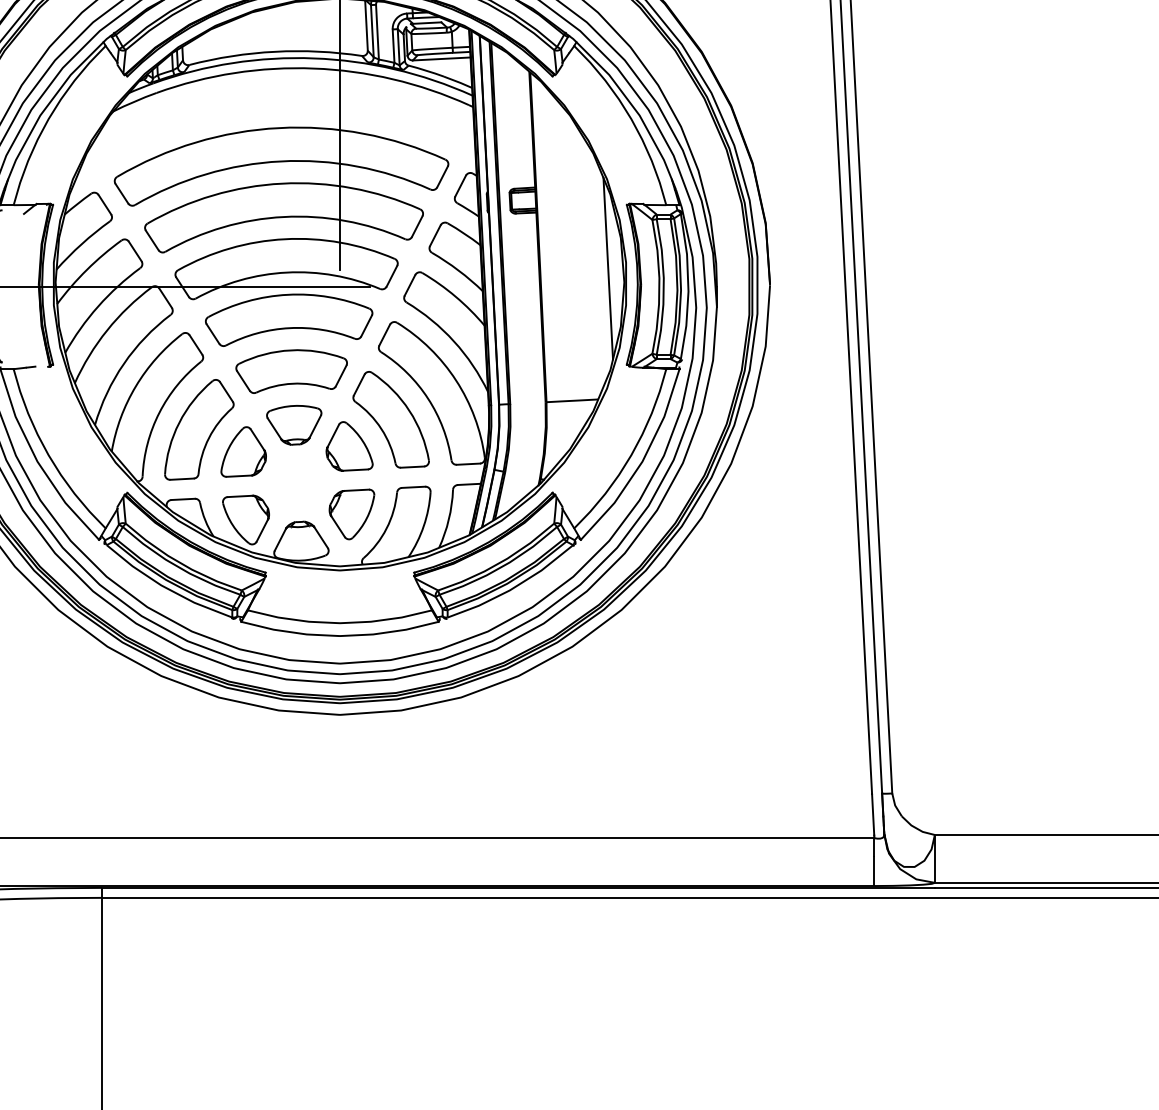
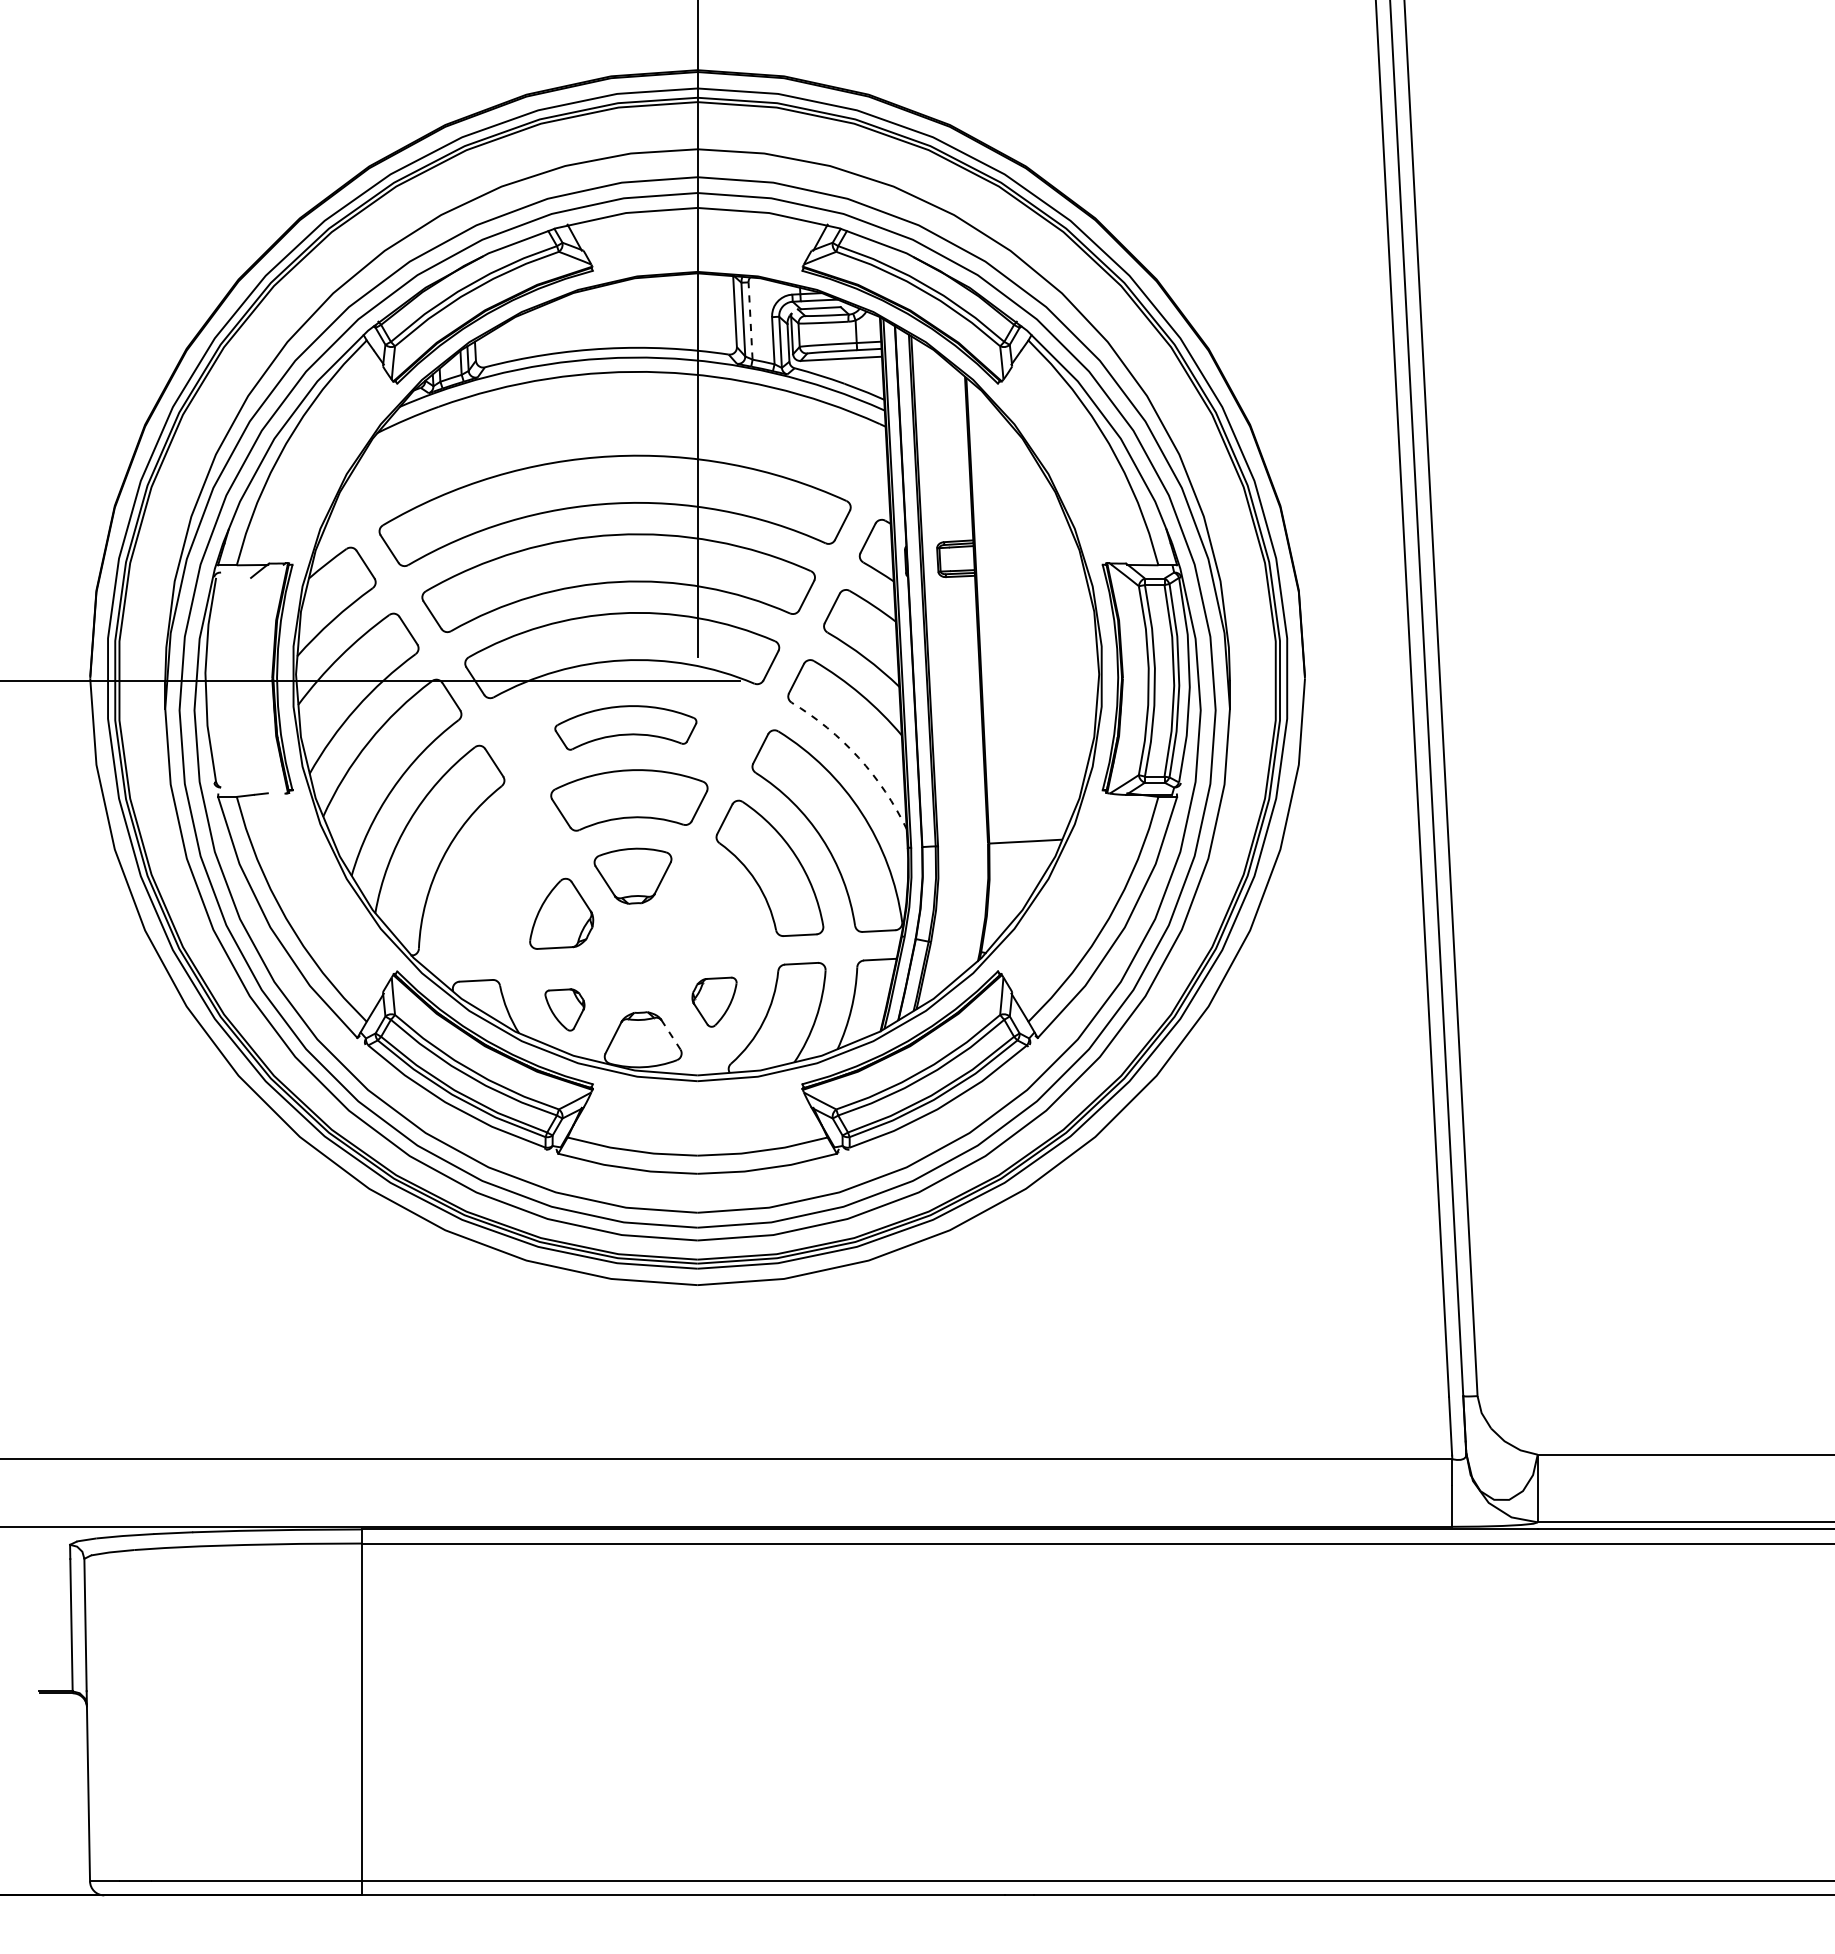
line: (377, 31) -> (750, 320), solid -> dashed
line: (608, 268) -> (1076, 654), removed
part: (288, 320) -> (625, 727), size x0.6
arc: (453, 341) -> (858, 757), solid -> dashed
part: (198, 429) -> (498, 882), removed
part: (349, 446) -> (710, 905), removed
part: (351, 514) -> (714, 1002), size x0.7
part: (245, 519) -> (564, 1009), size x0.6
line: (320, 537) -> (670, 1034), solid -> dashed

